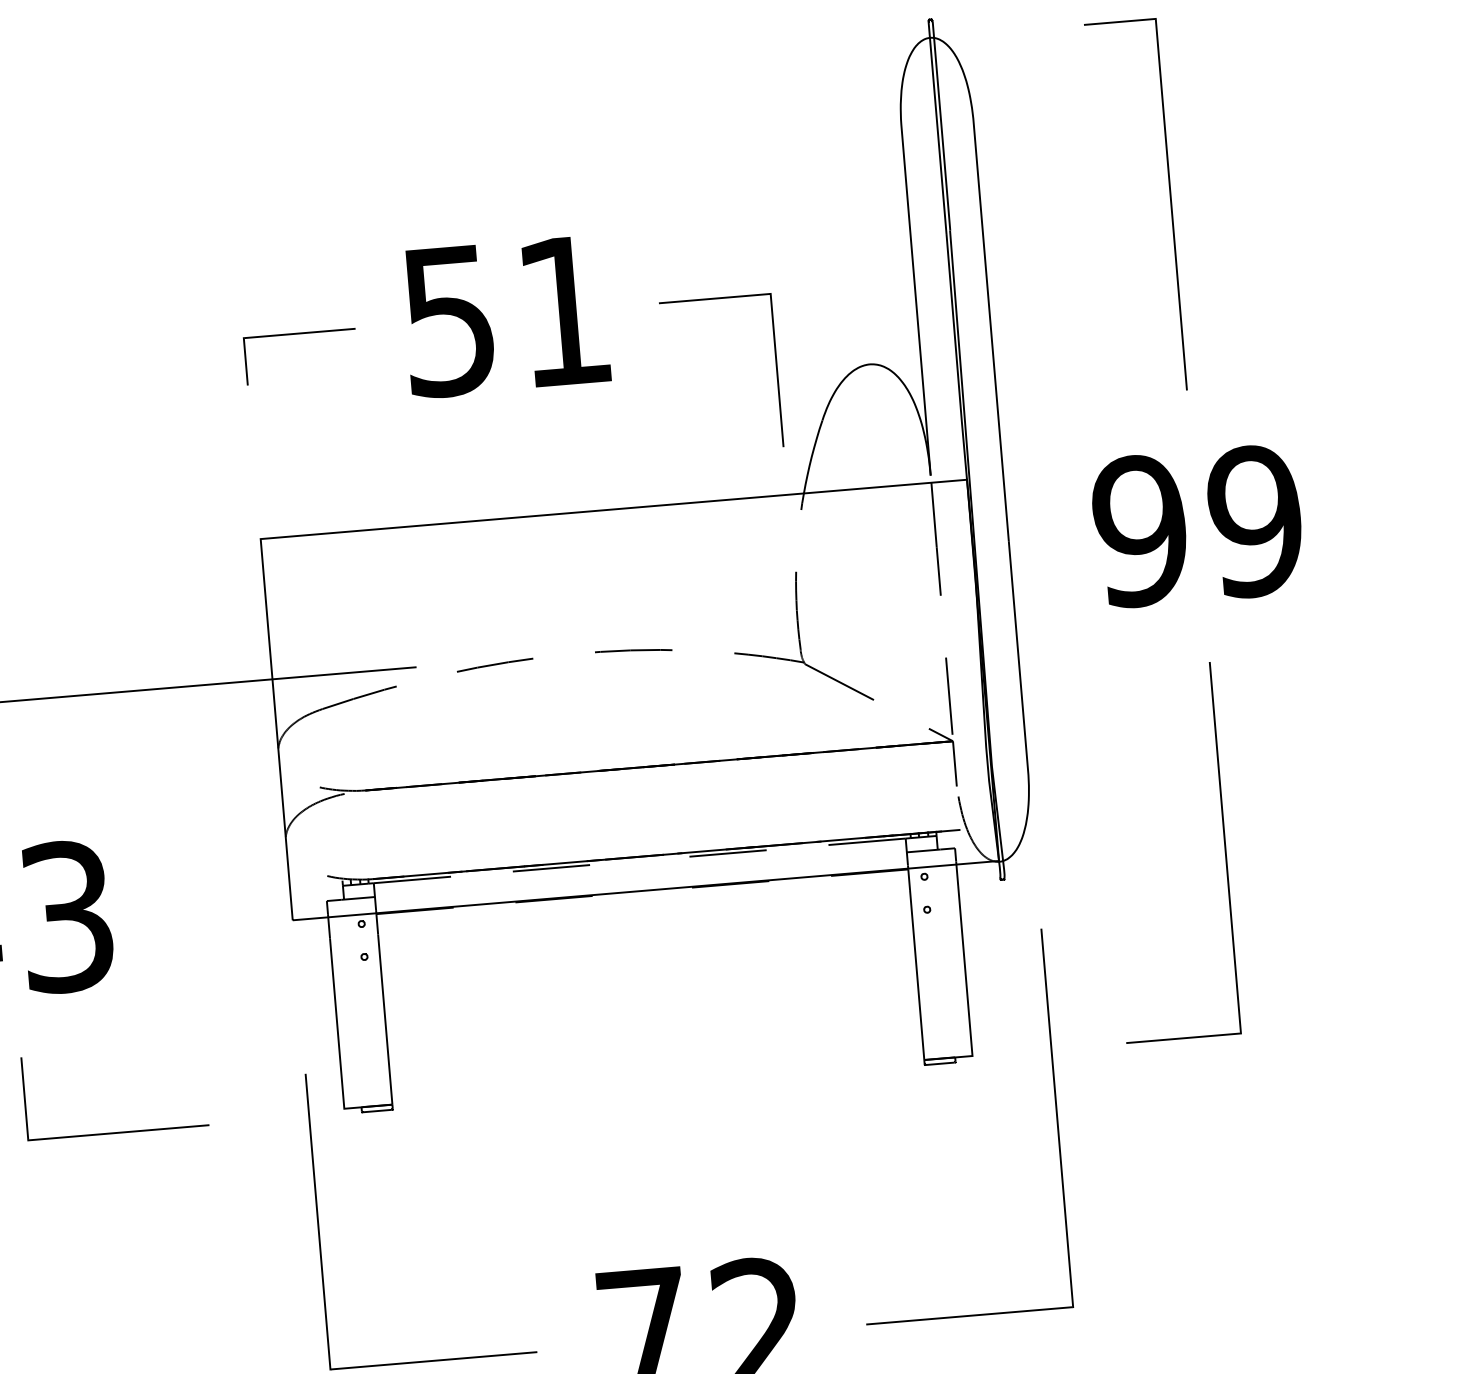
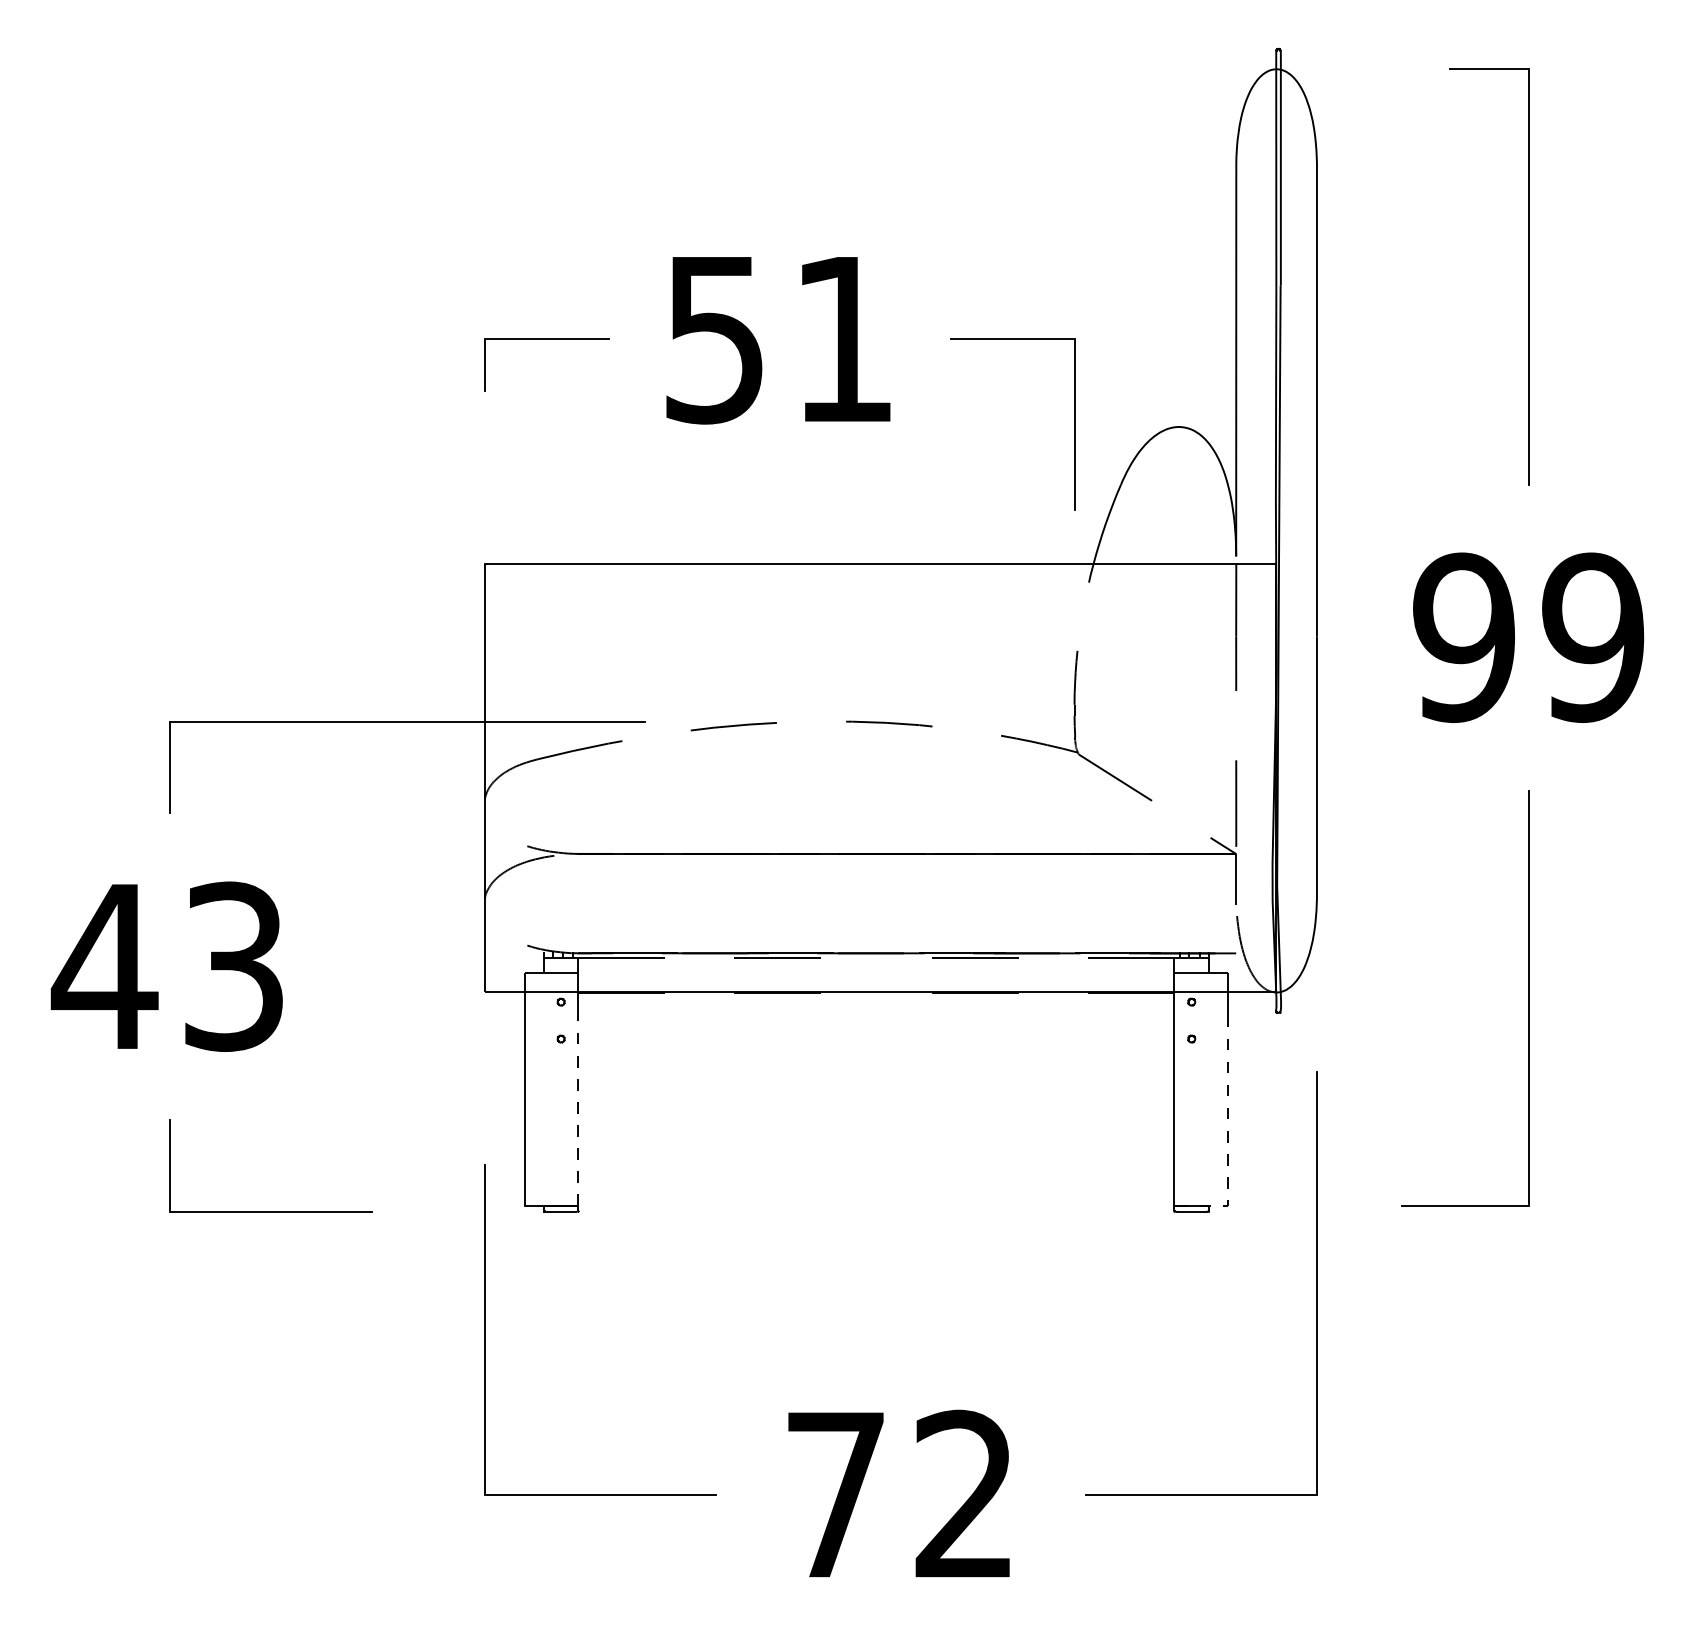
line: (967, 996) -> (1228, 1139), solid -> dashed
line: (385, 1019) -> (578, 1110), solid -> dashed

